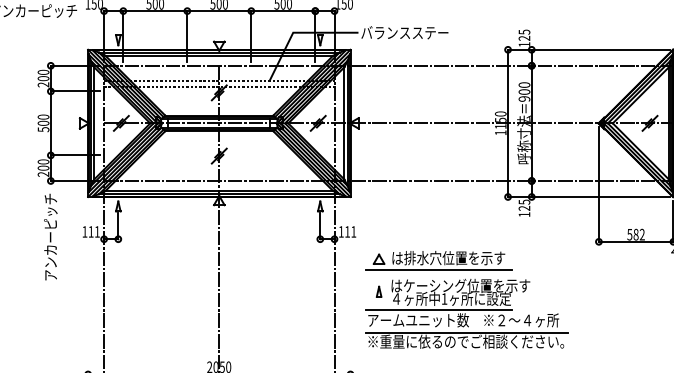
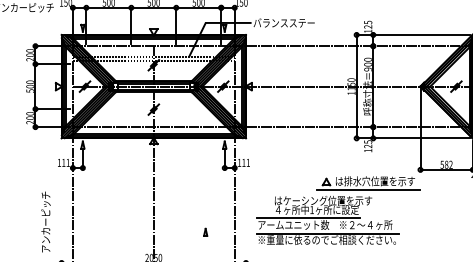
text: (50, 236) -> (45, 221), moved
part: (438, 260) -> (368, 182), moved
part: (378, 291) -> (205, 232), moved

